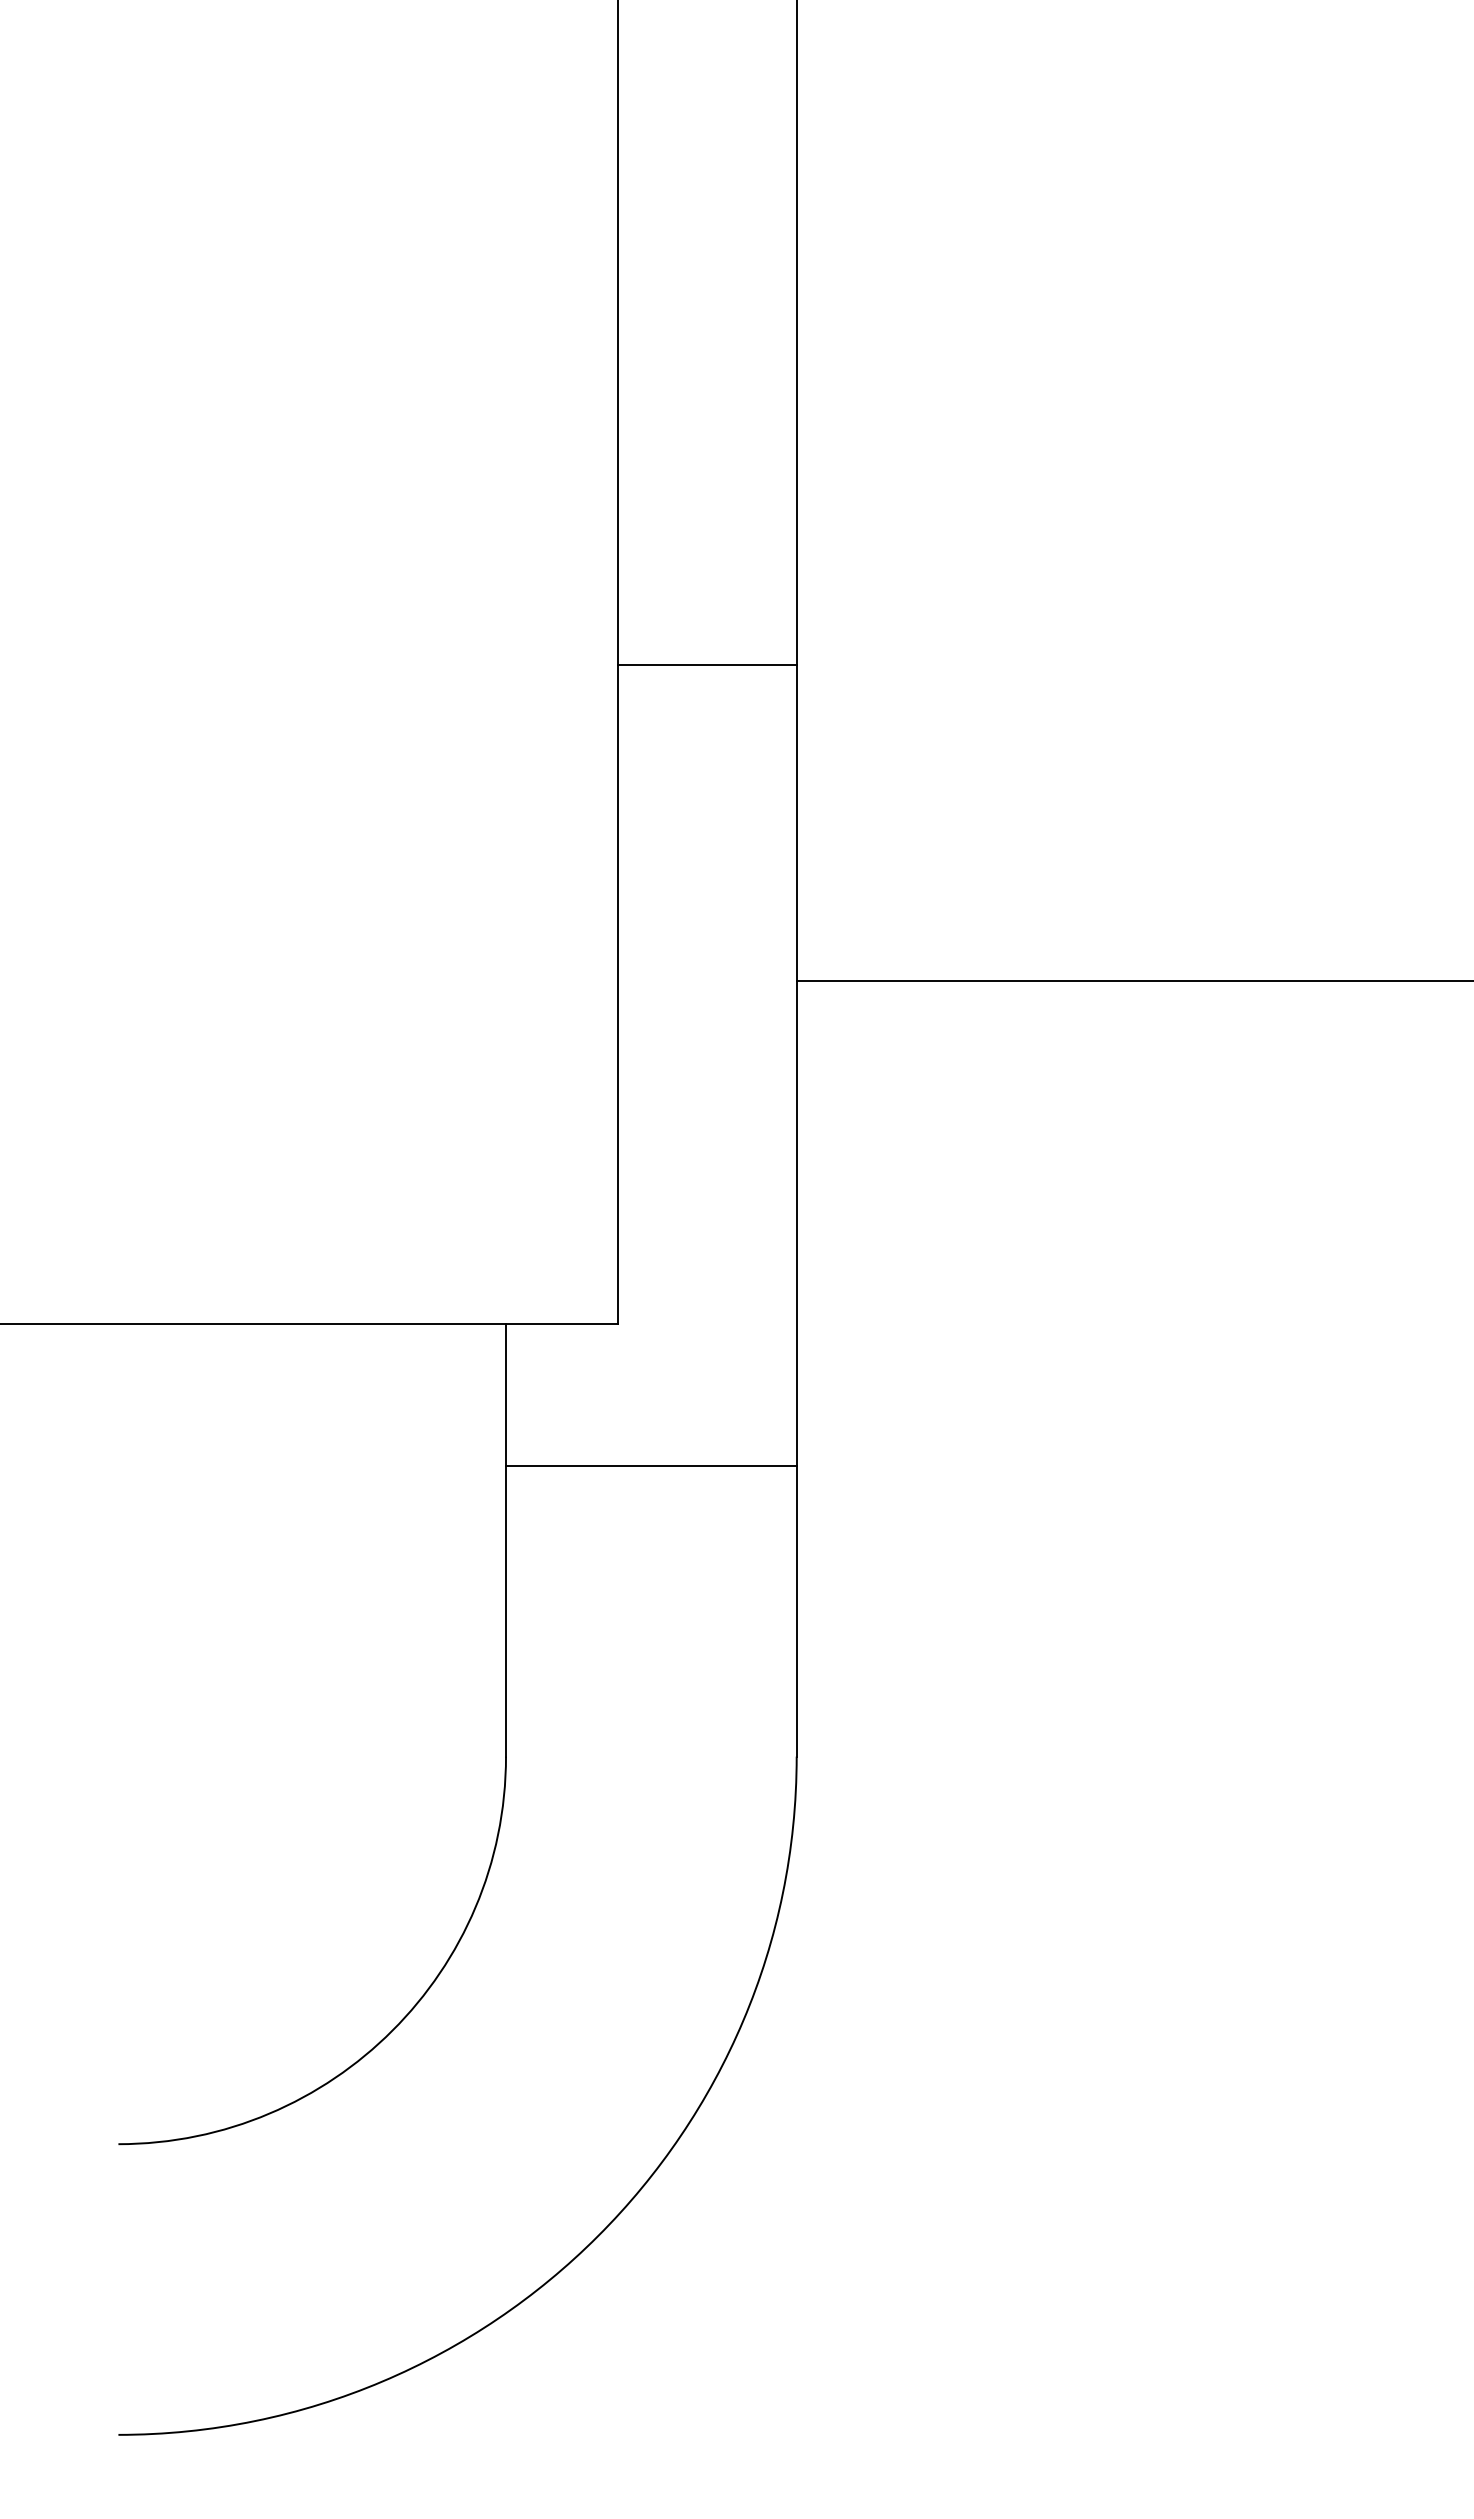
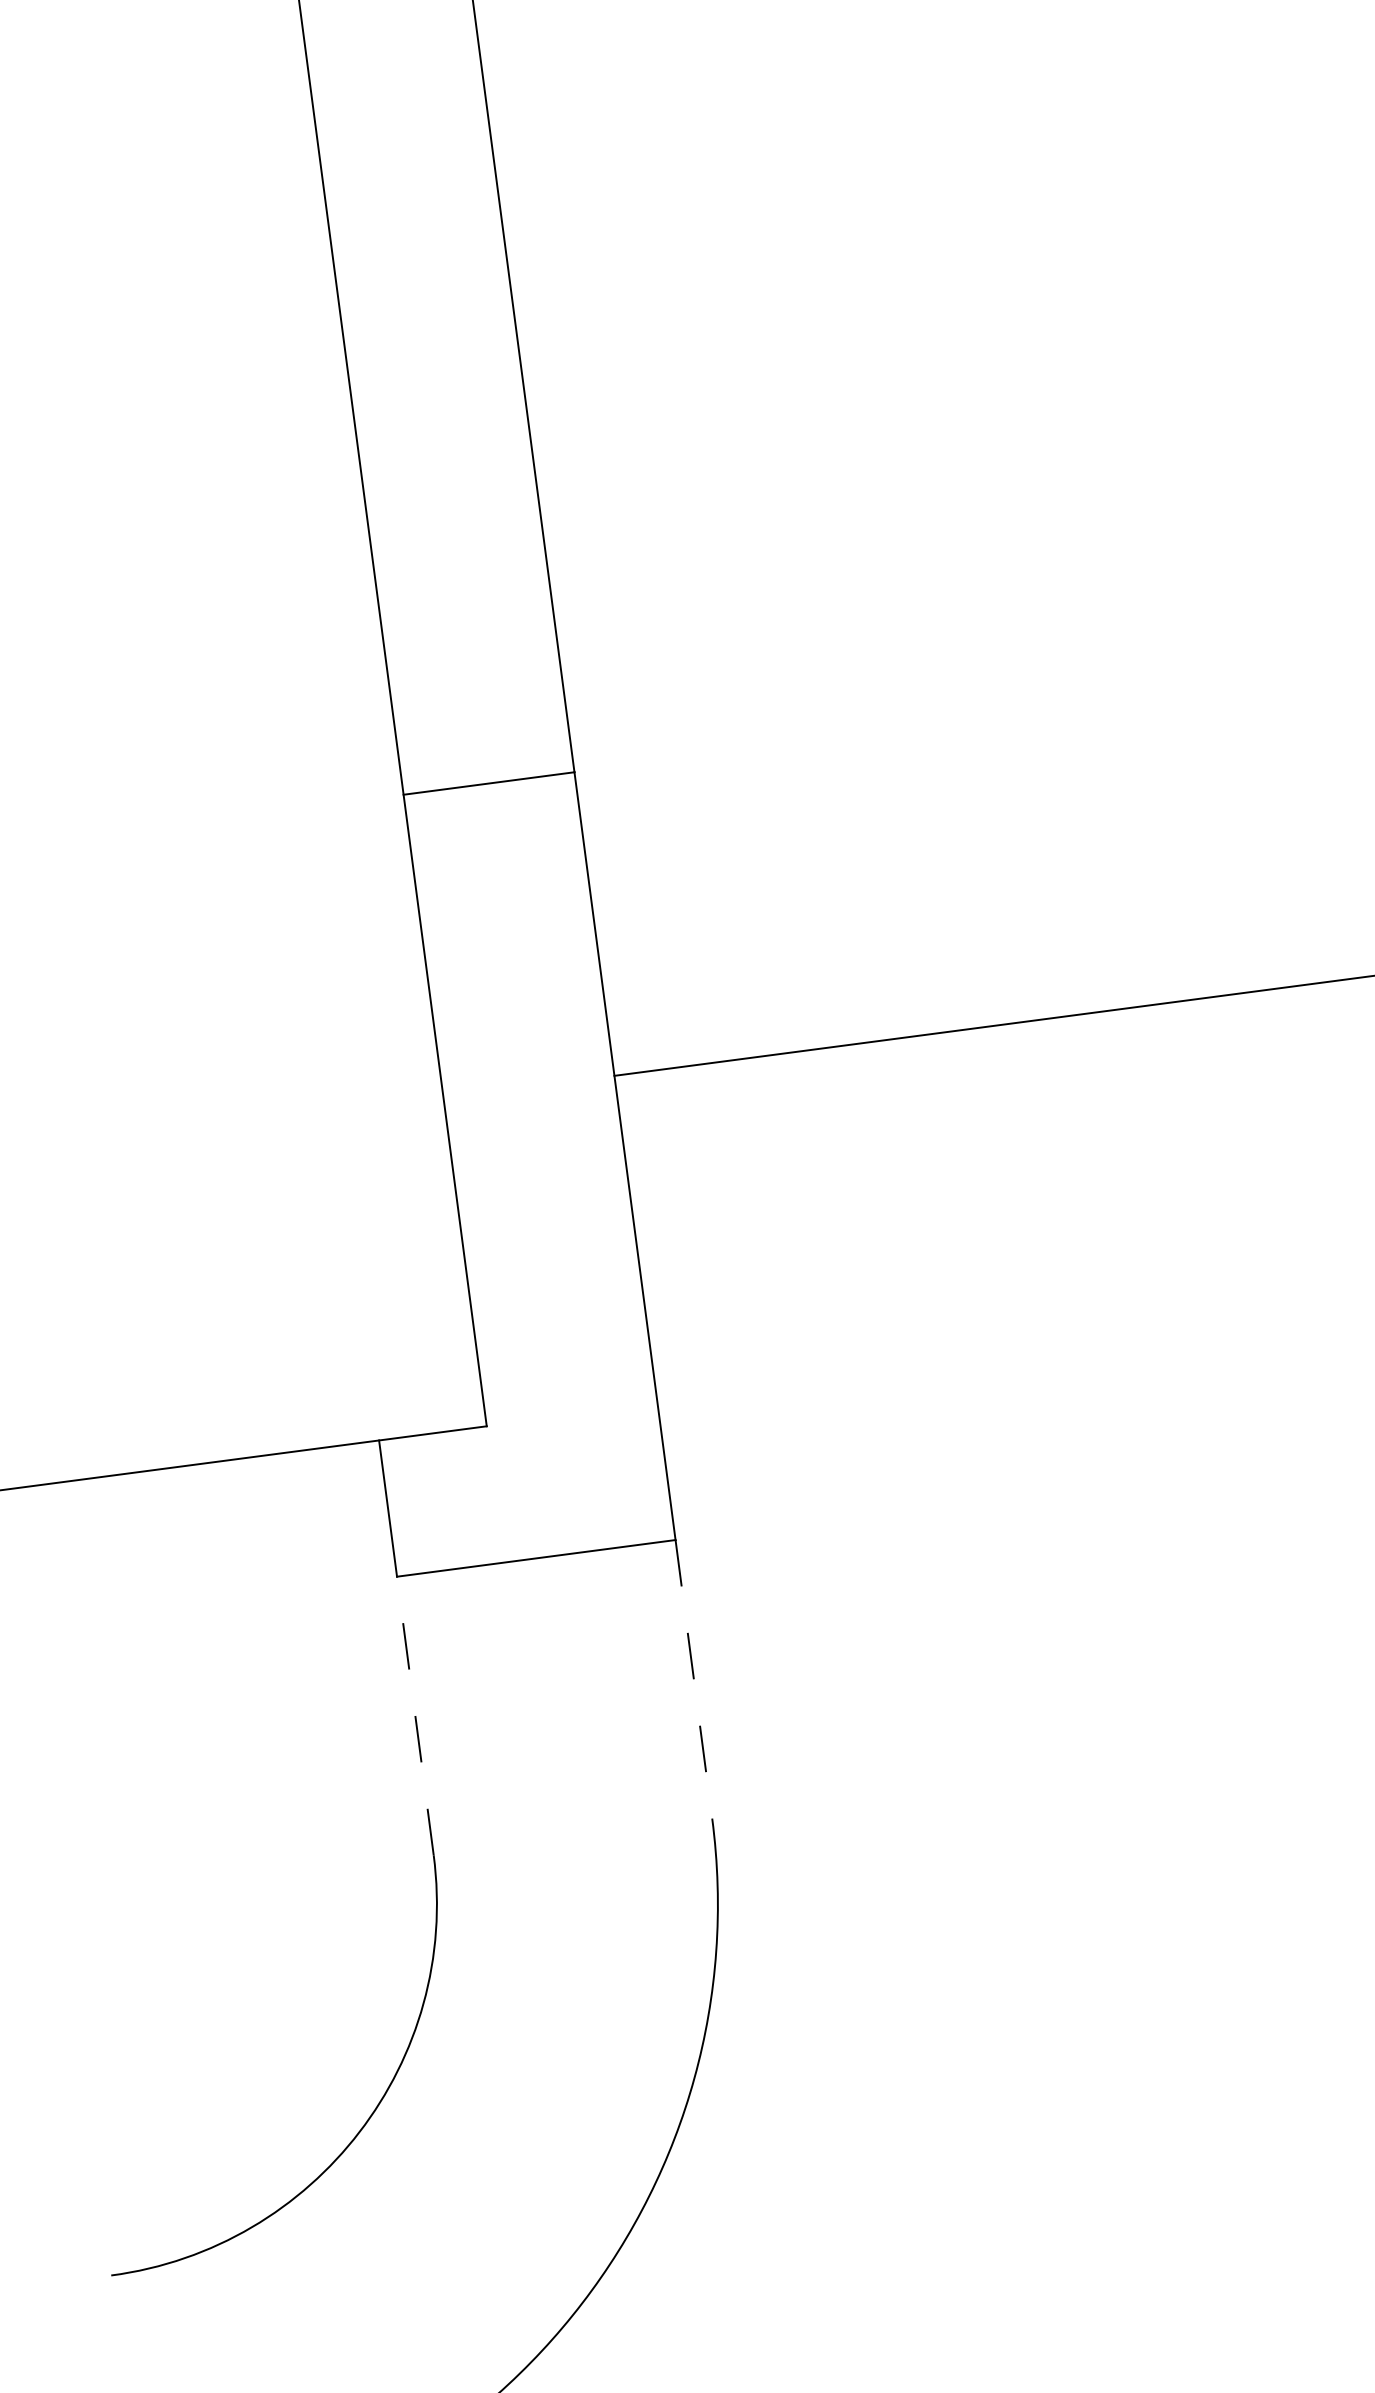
line: (506, 1610) -> (415, 1715), solid -> dashed
line: (796, 1611) -> (693, 1679), solid -> dashed

